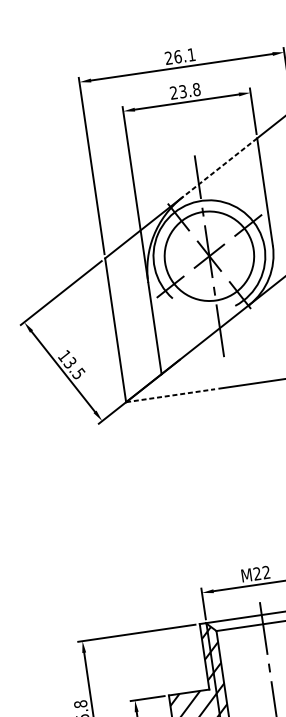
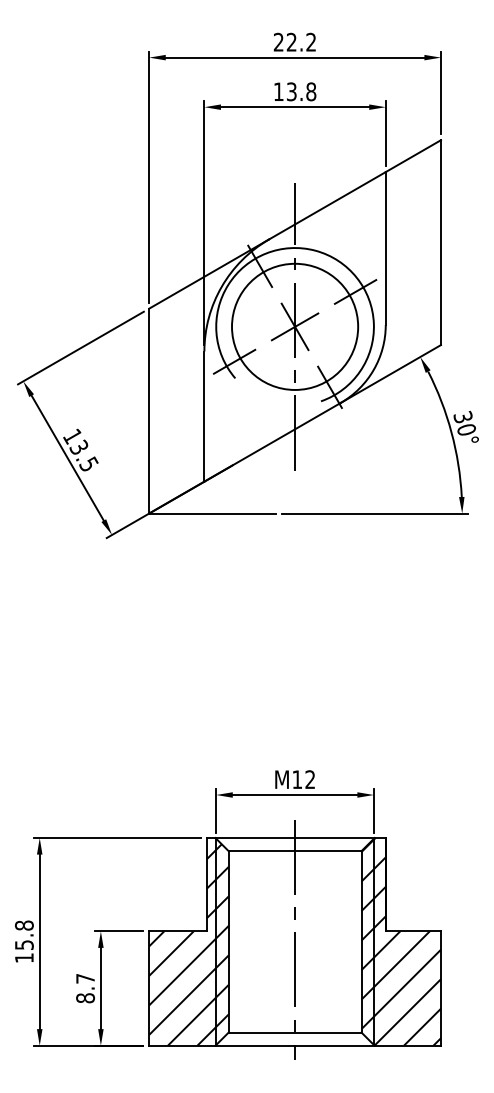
text: (184, 55) -> (300, 41), 26.1 -> 22.2
text: (173, 92) -> (278, 91), 23.8 -> 13.8
line: (219, 168) -> (327, 206), dashed -> solid
line: (171, 395) -> (213, 513), dashed -> solid
text: (256, 573) -> (296, 779), M22 -> M12

